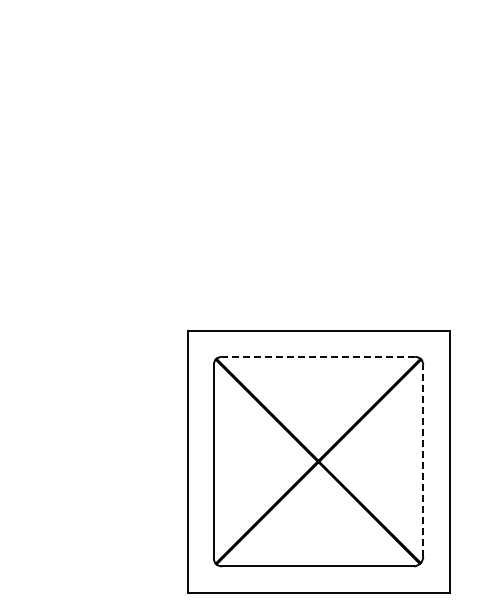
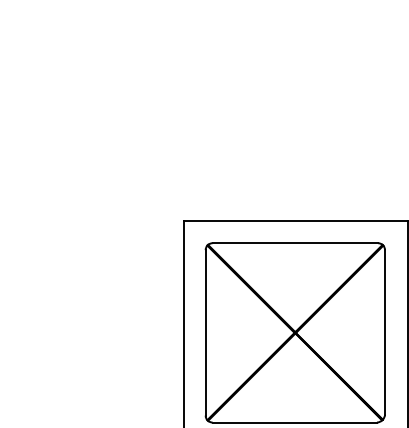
line: (318, 356) -> (295, 242), dashed -> solid
line: (423, 460) -> (385, 331), dashed -> solid

